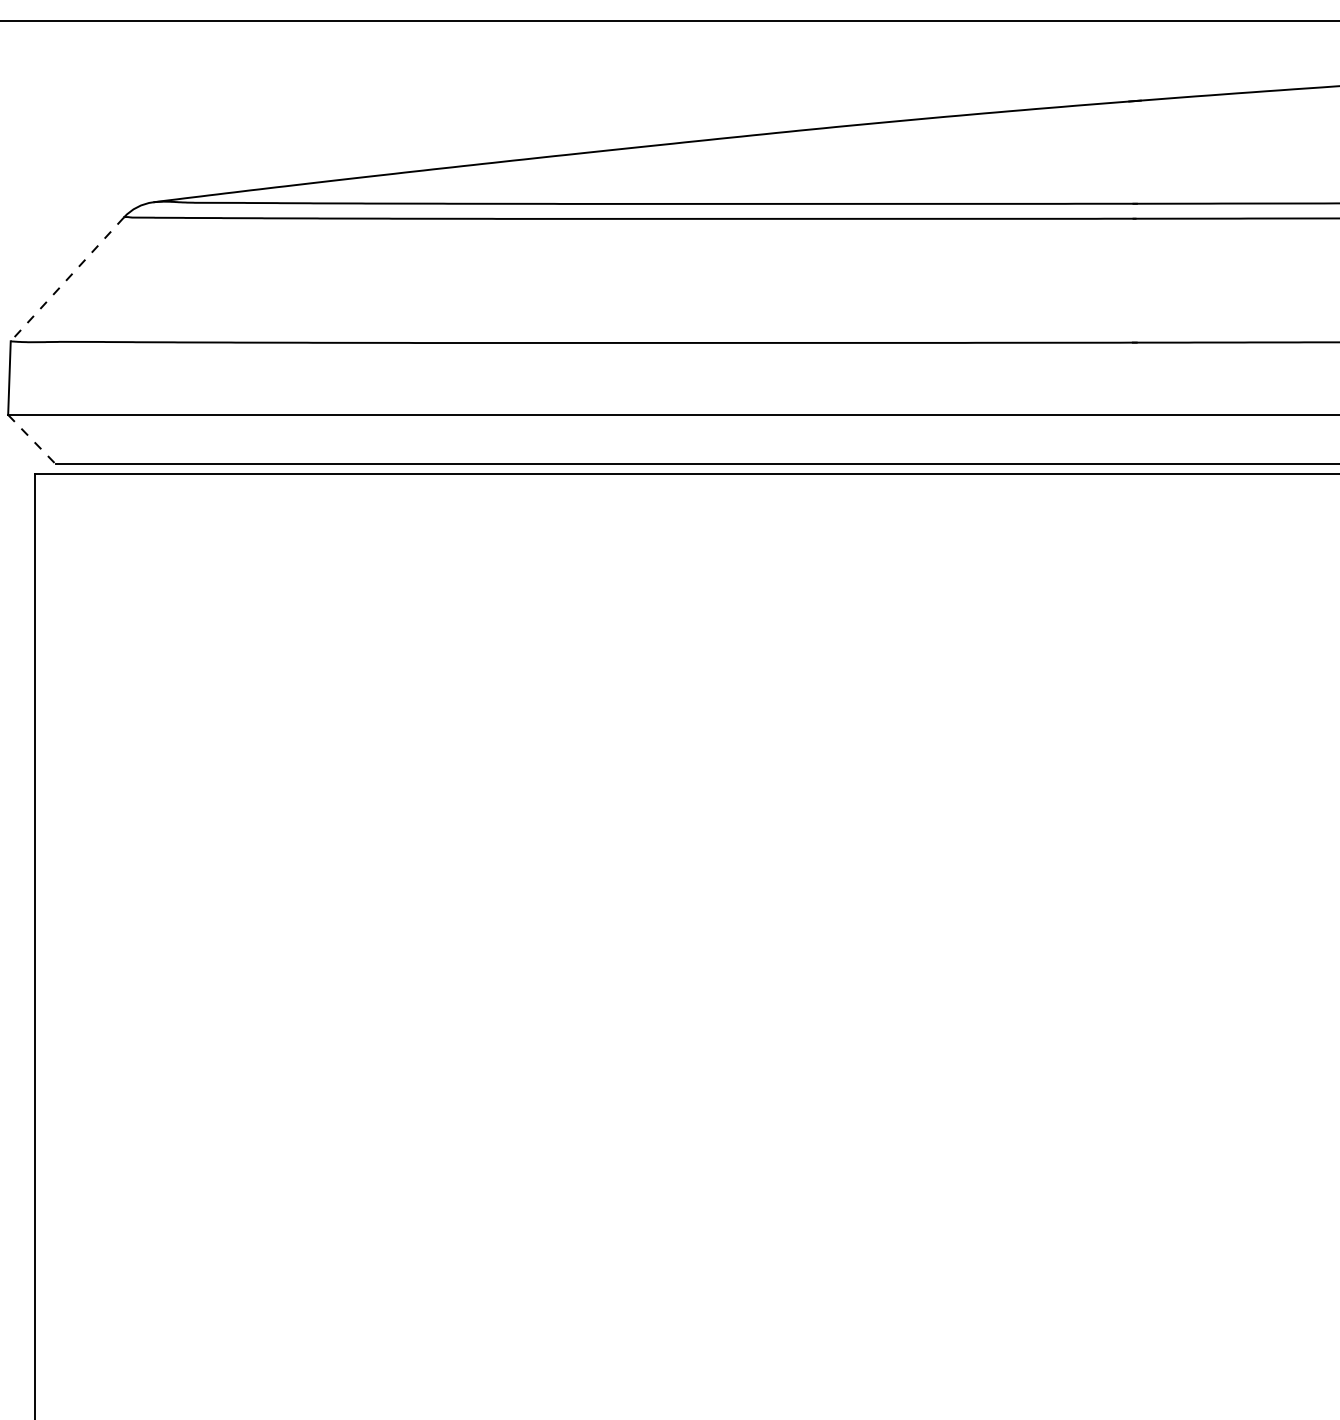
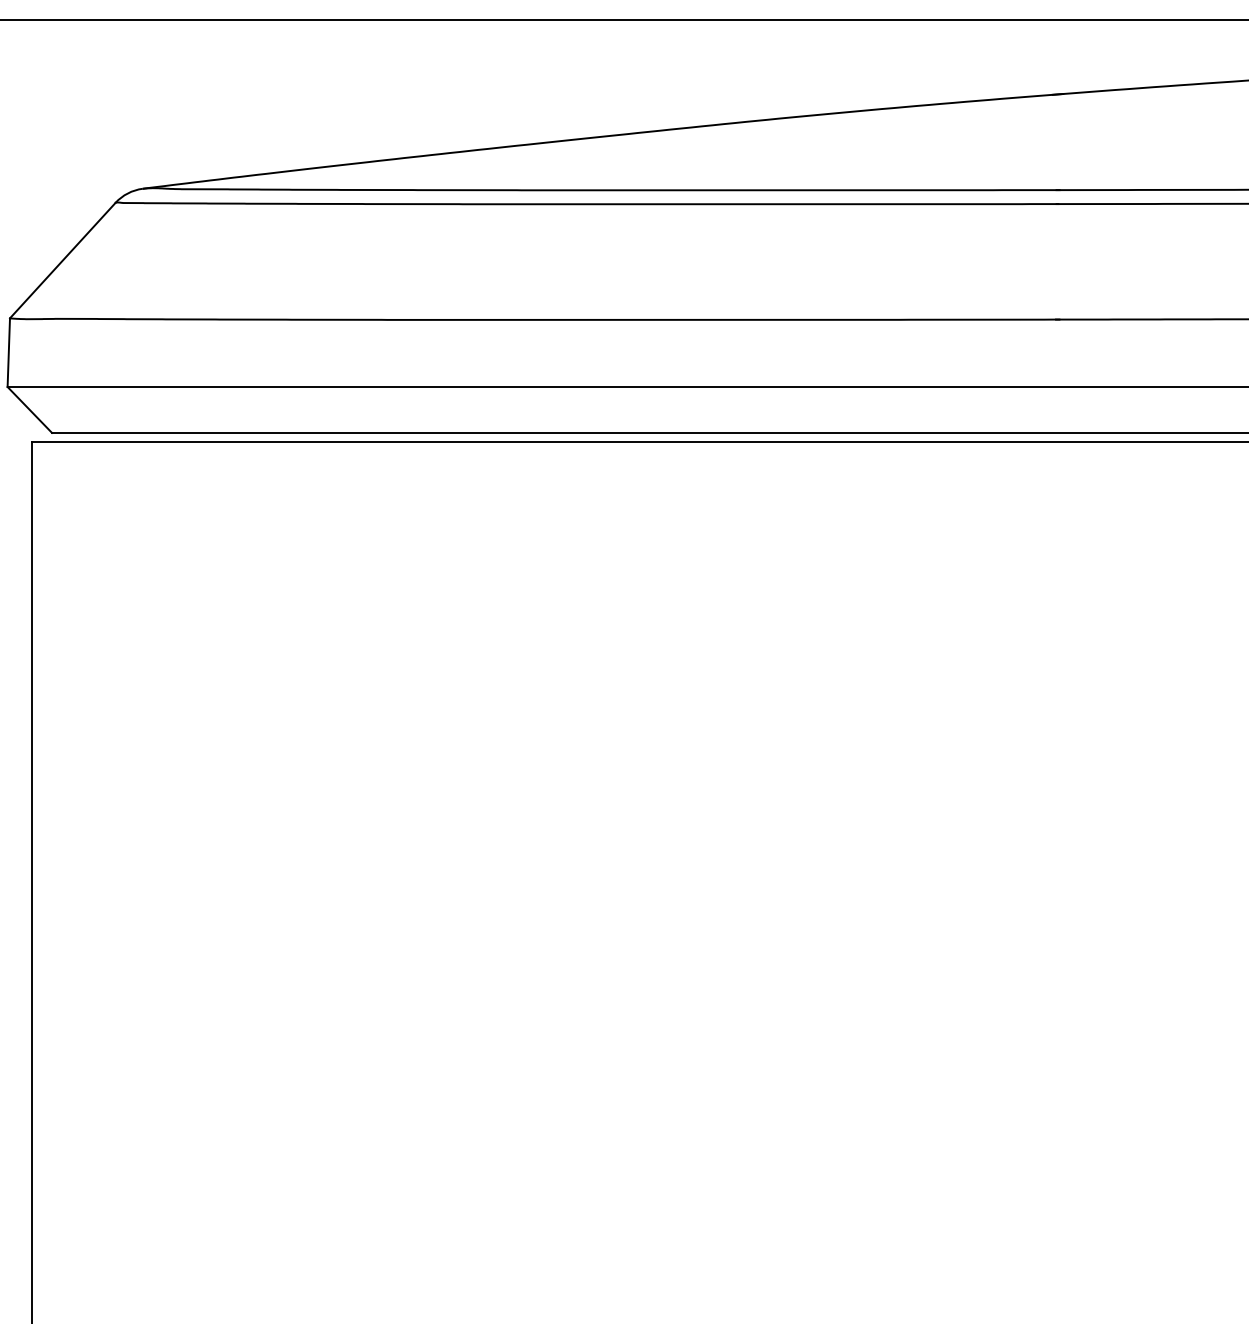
line: (67, 279) -> (62, 260), dashed -> solid
line: (32, 439) -> (30, 409), dashed -> solid

